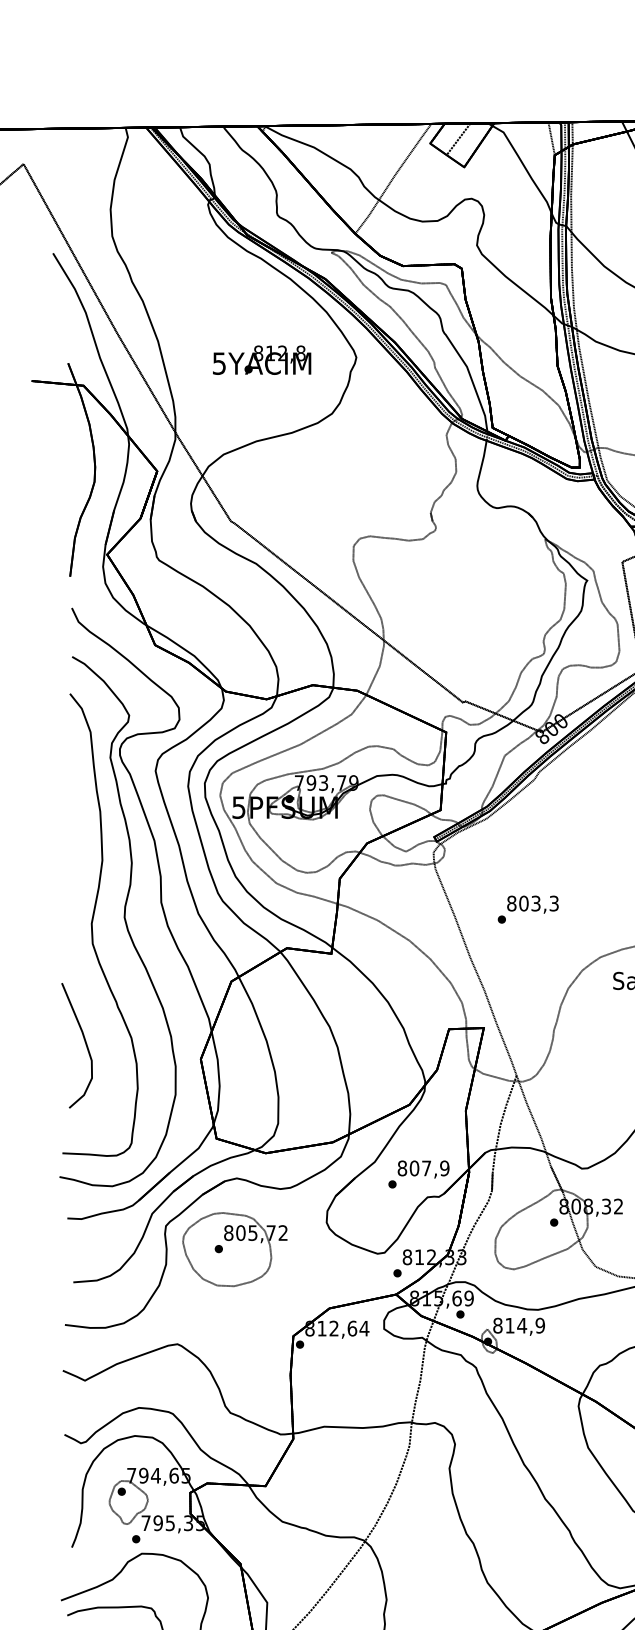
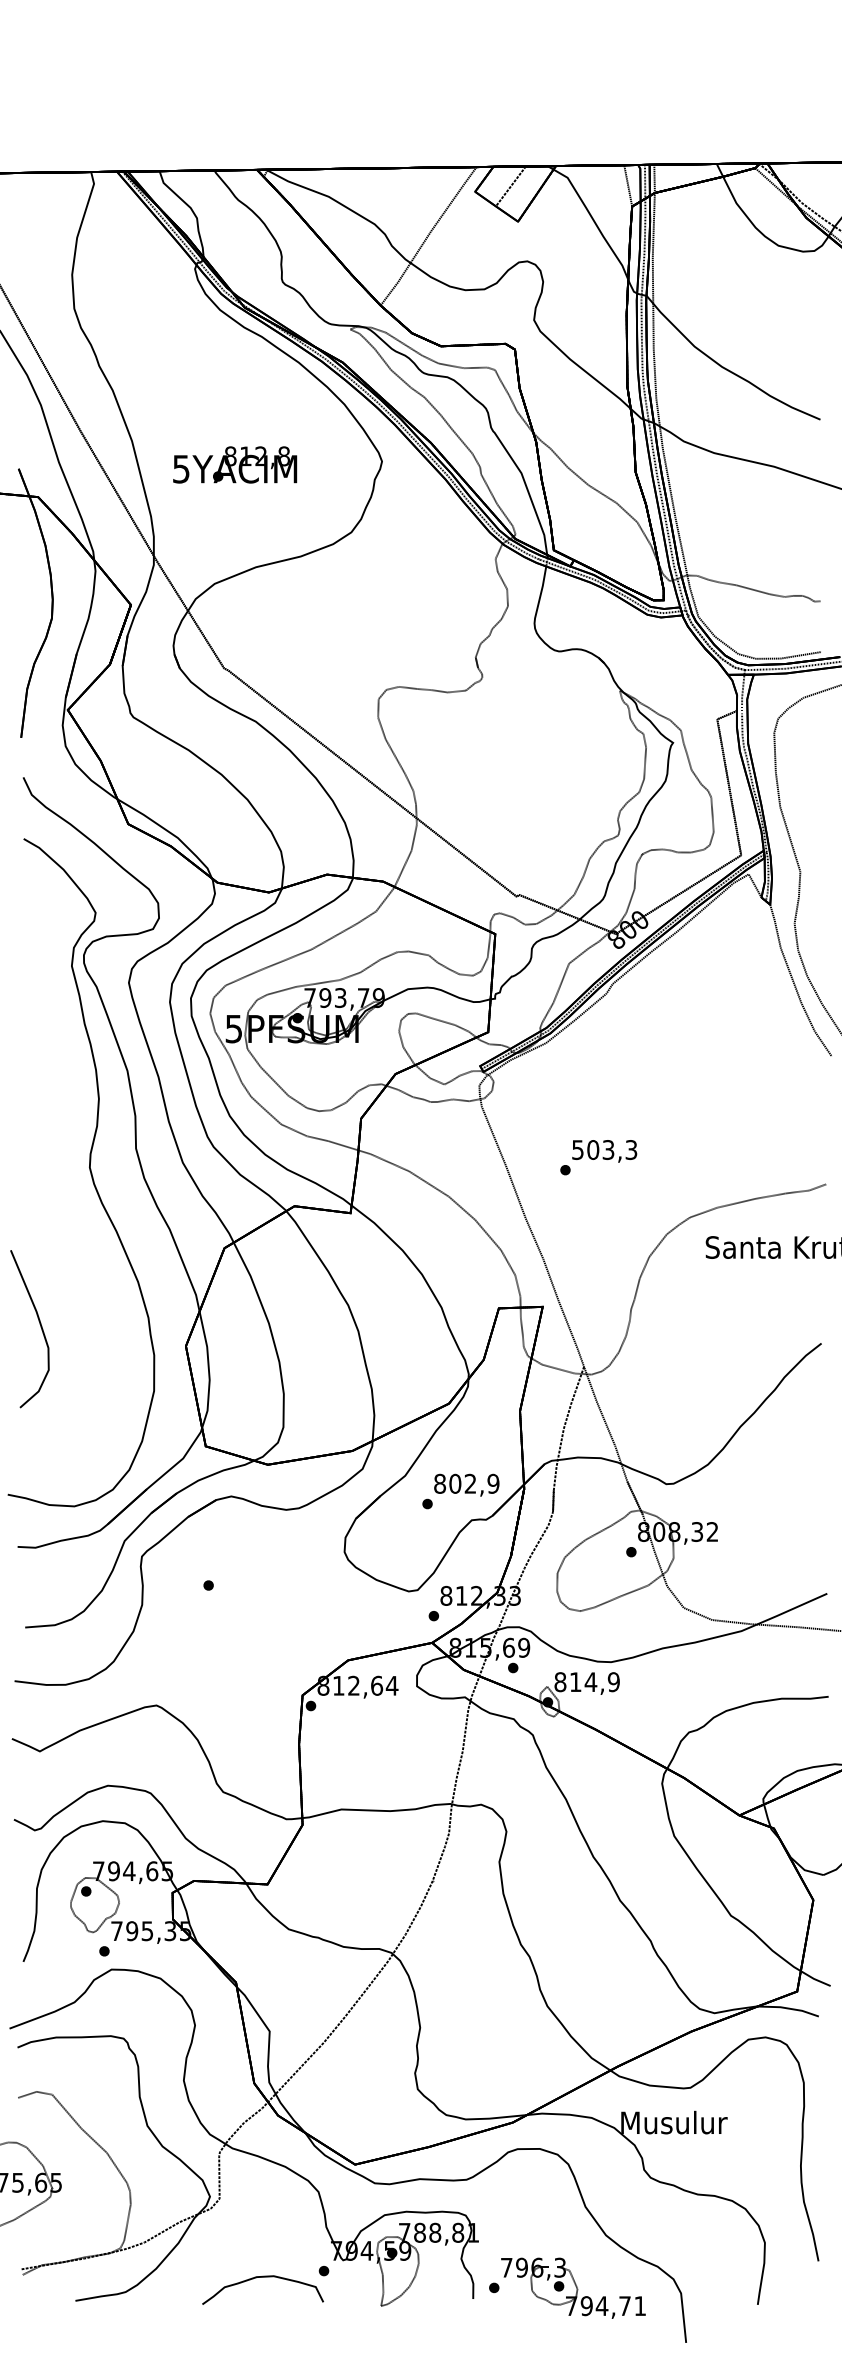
text: (262, 359) -> (235, 464), moved
text: (511, 903) -> (577, 1149), 803,3 -> 503,3
curve: (92, 925) -> (49, 1177), removed
text: (426, 1168) -> (470, 1483), 807,9 -> 802,9
part: (234, 1249) -> (228, 1586), removed

